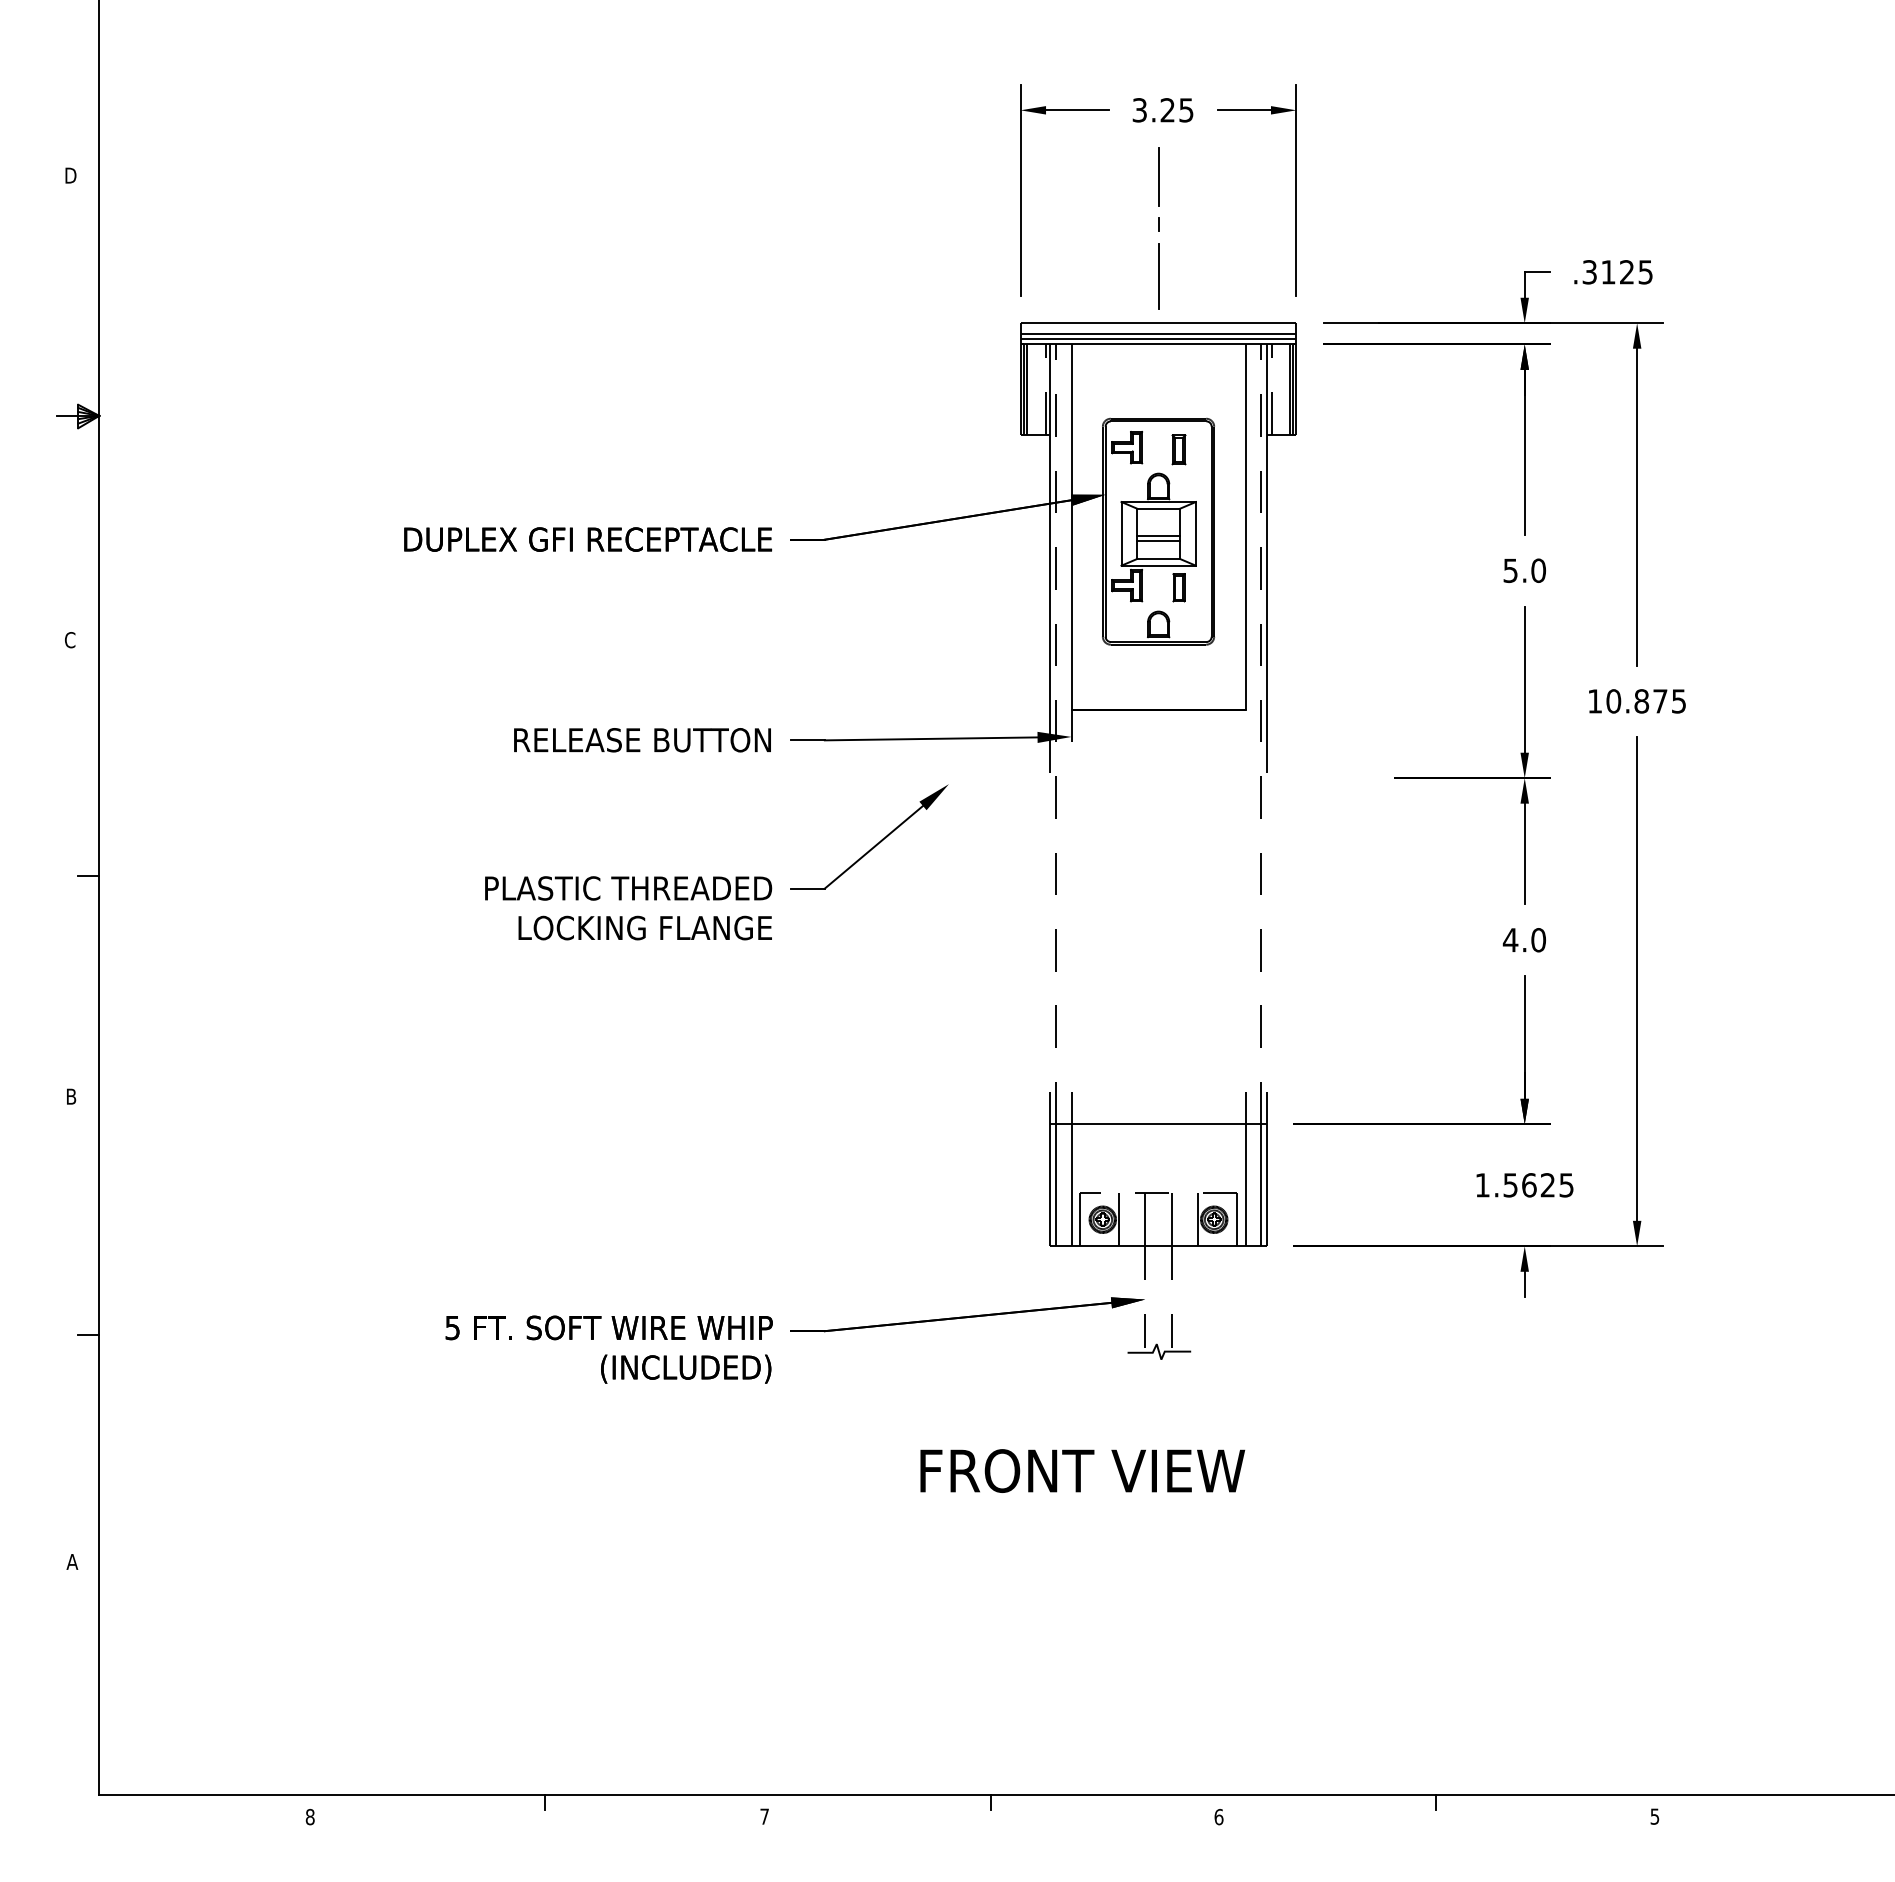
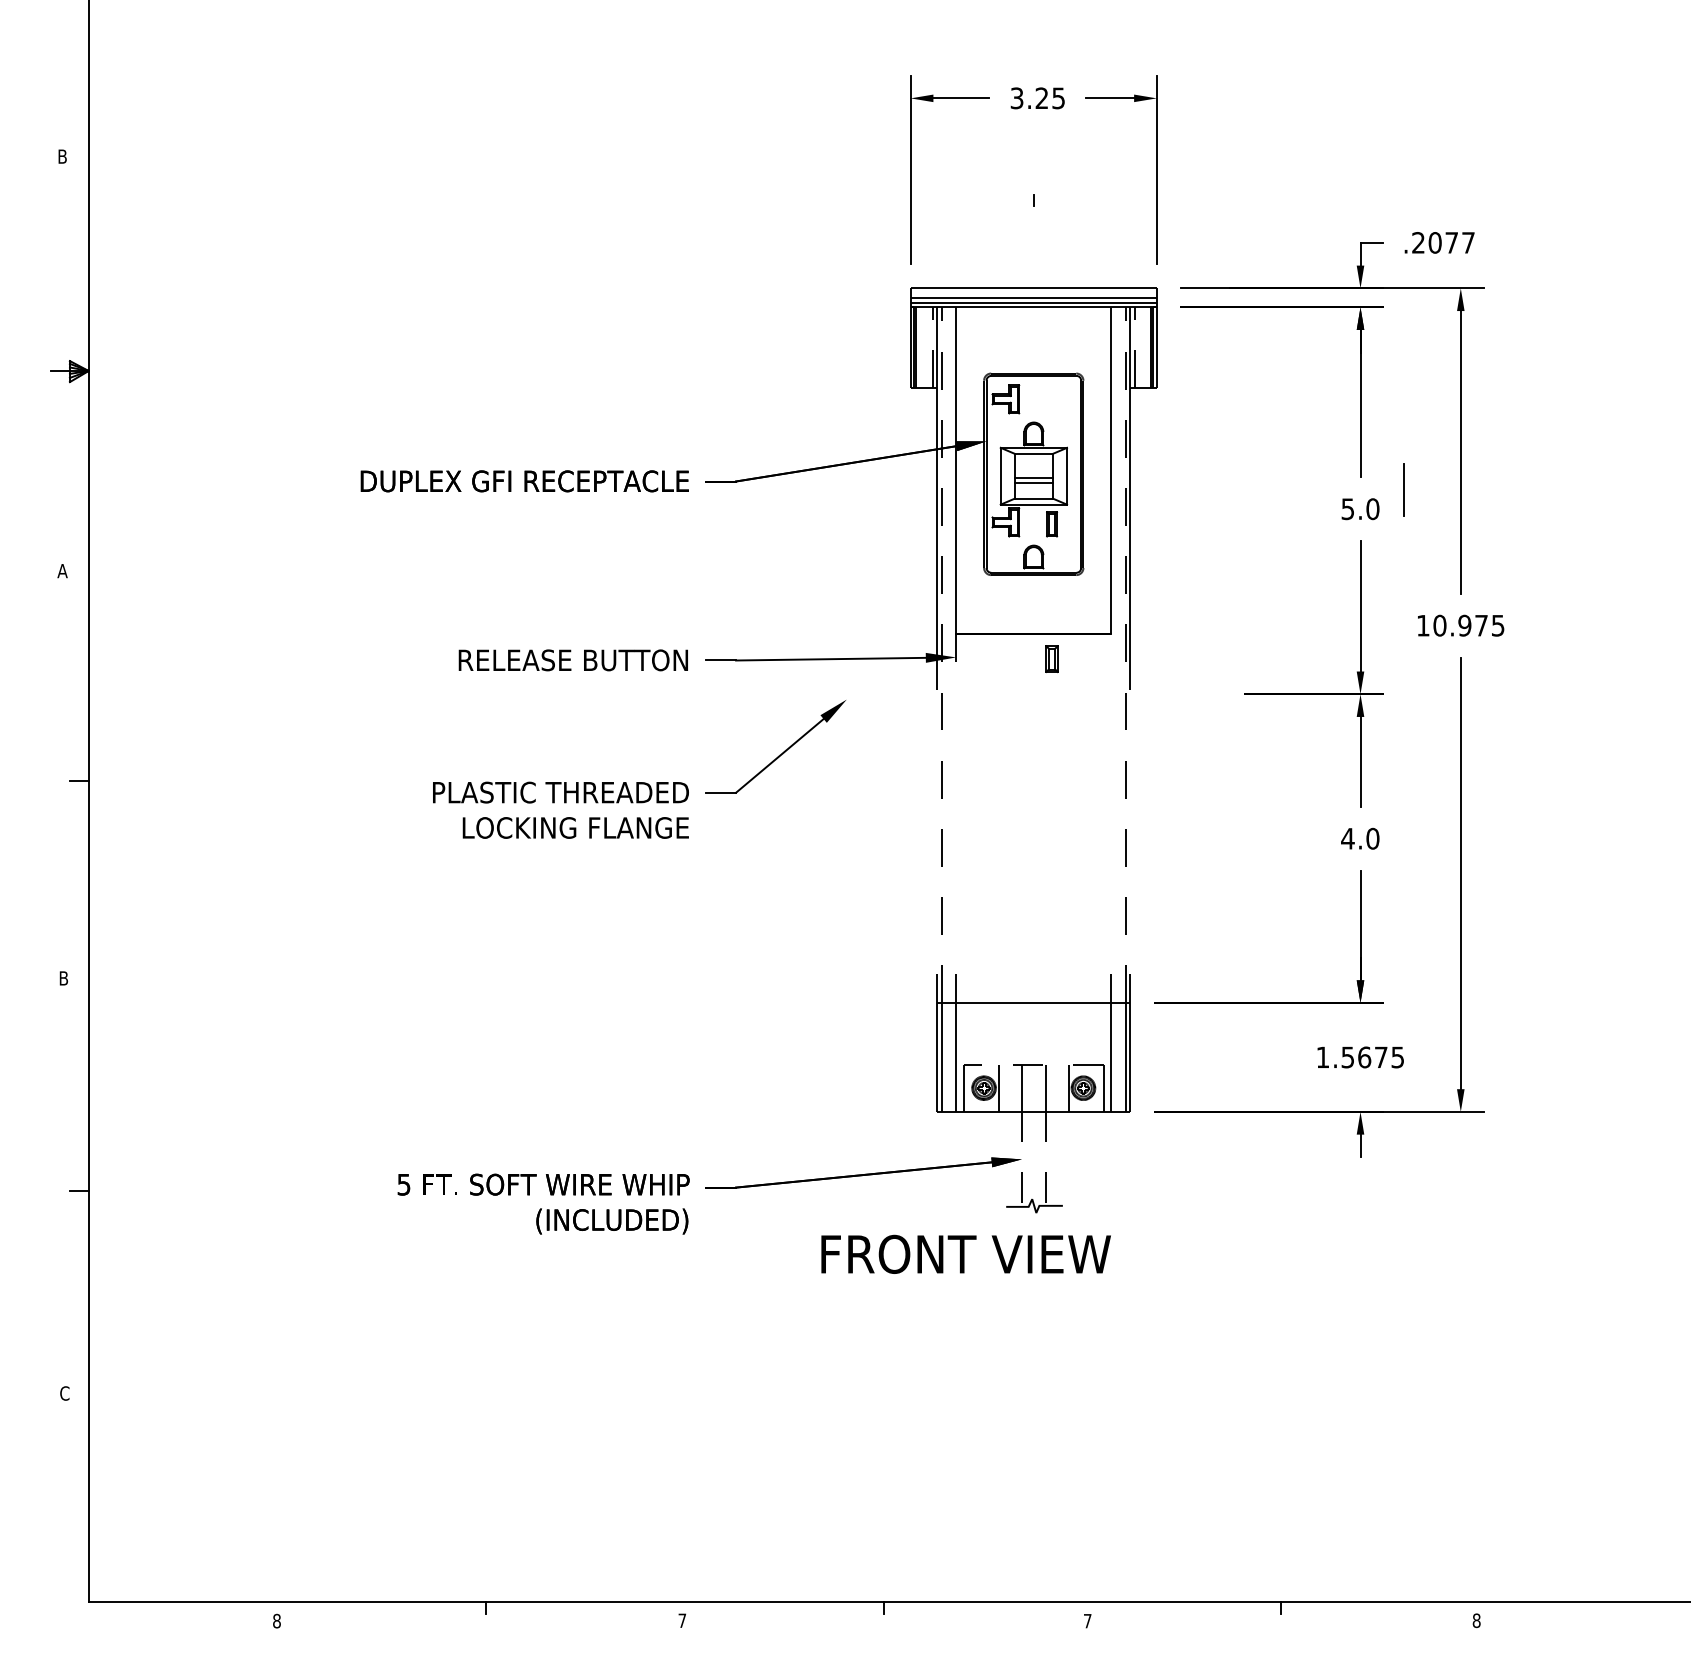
text: (71, 175) -> (63, 156), D -> B
line: (1158, 176) -> (1404, 490), moved
text: (1617, 272) -> (1443, 243), .3125 -> .2077
line: (1158, 276) -> (1033, 246), removed
part: (1178, 449) -> (1051, 658), moved
text: (69, 640) -> (62, 571), C -> A
text: (1641, 701) -> (1464, 625), 10.875 -> 10.975
text: (1547, 1185) -> (1380, 1057), 1.5625 -> 1.5675
text: (1082, 1470) -> (965, 1253), moved
text: (72, 1561) -> (64, 1393), A -> C
text: (1218, 1816) -> (1087, 1620), 6 -> 7
text: (1654, 1816) -> (1476, 1620), 5 -> 8

